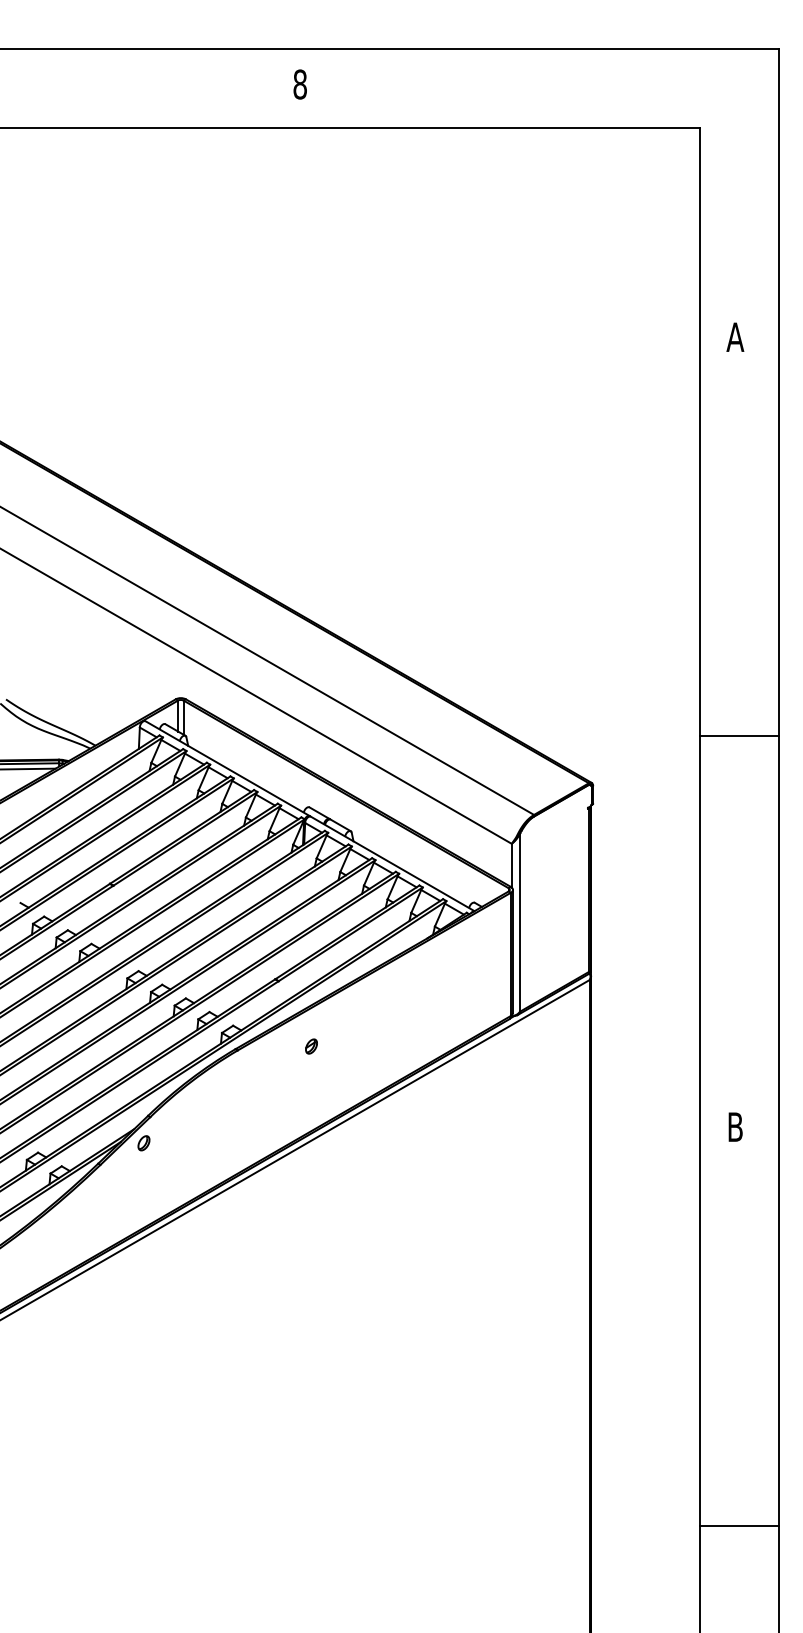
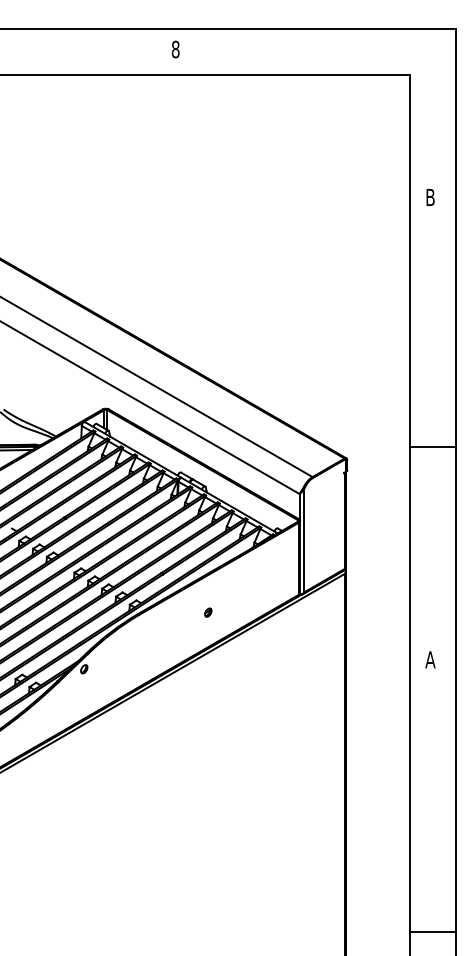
text: (735, 337) -> (430, 197), A -> B
line: (738, 735) -> (432, 446), moved
part: (311, 1046) -> (208, 612), moved
text: (735, 1126) -> (430, 659), B -> A
line: (738, 1526) -> (432, 932), moved

